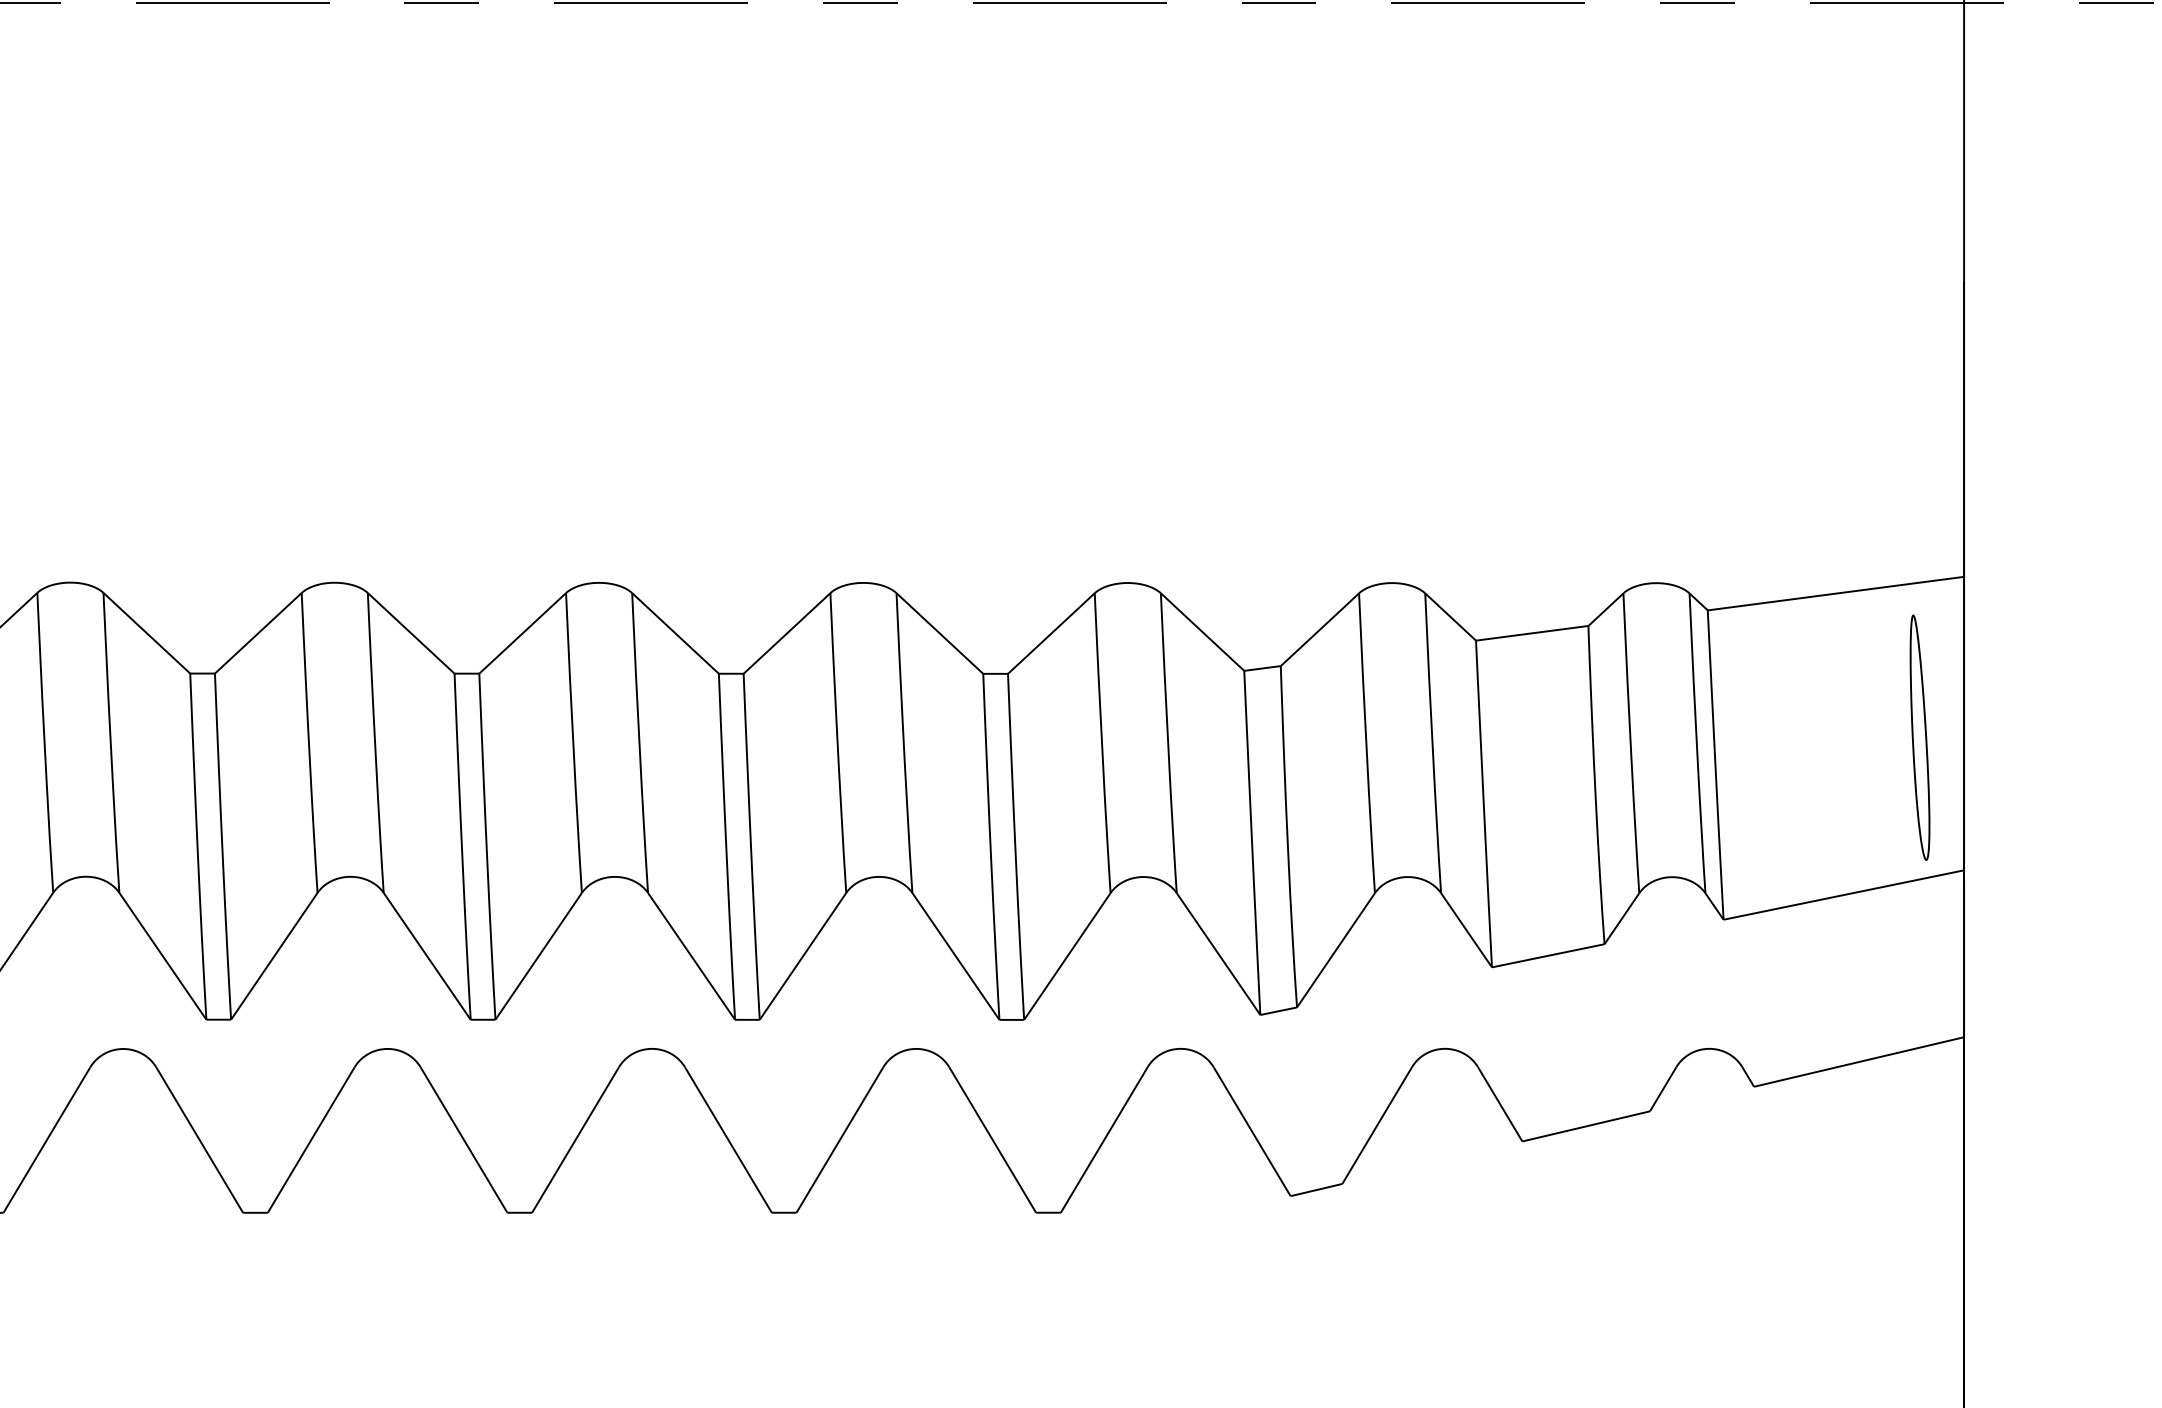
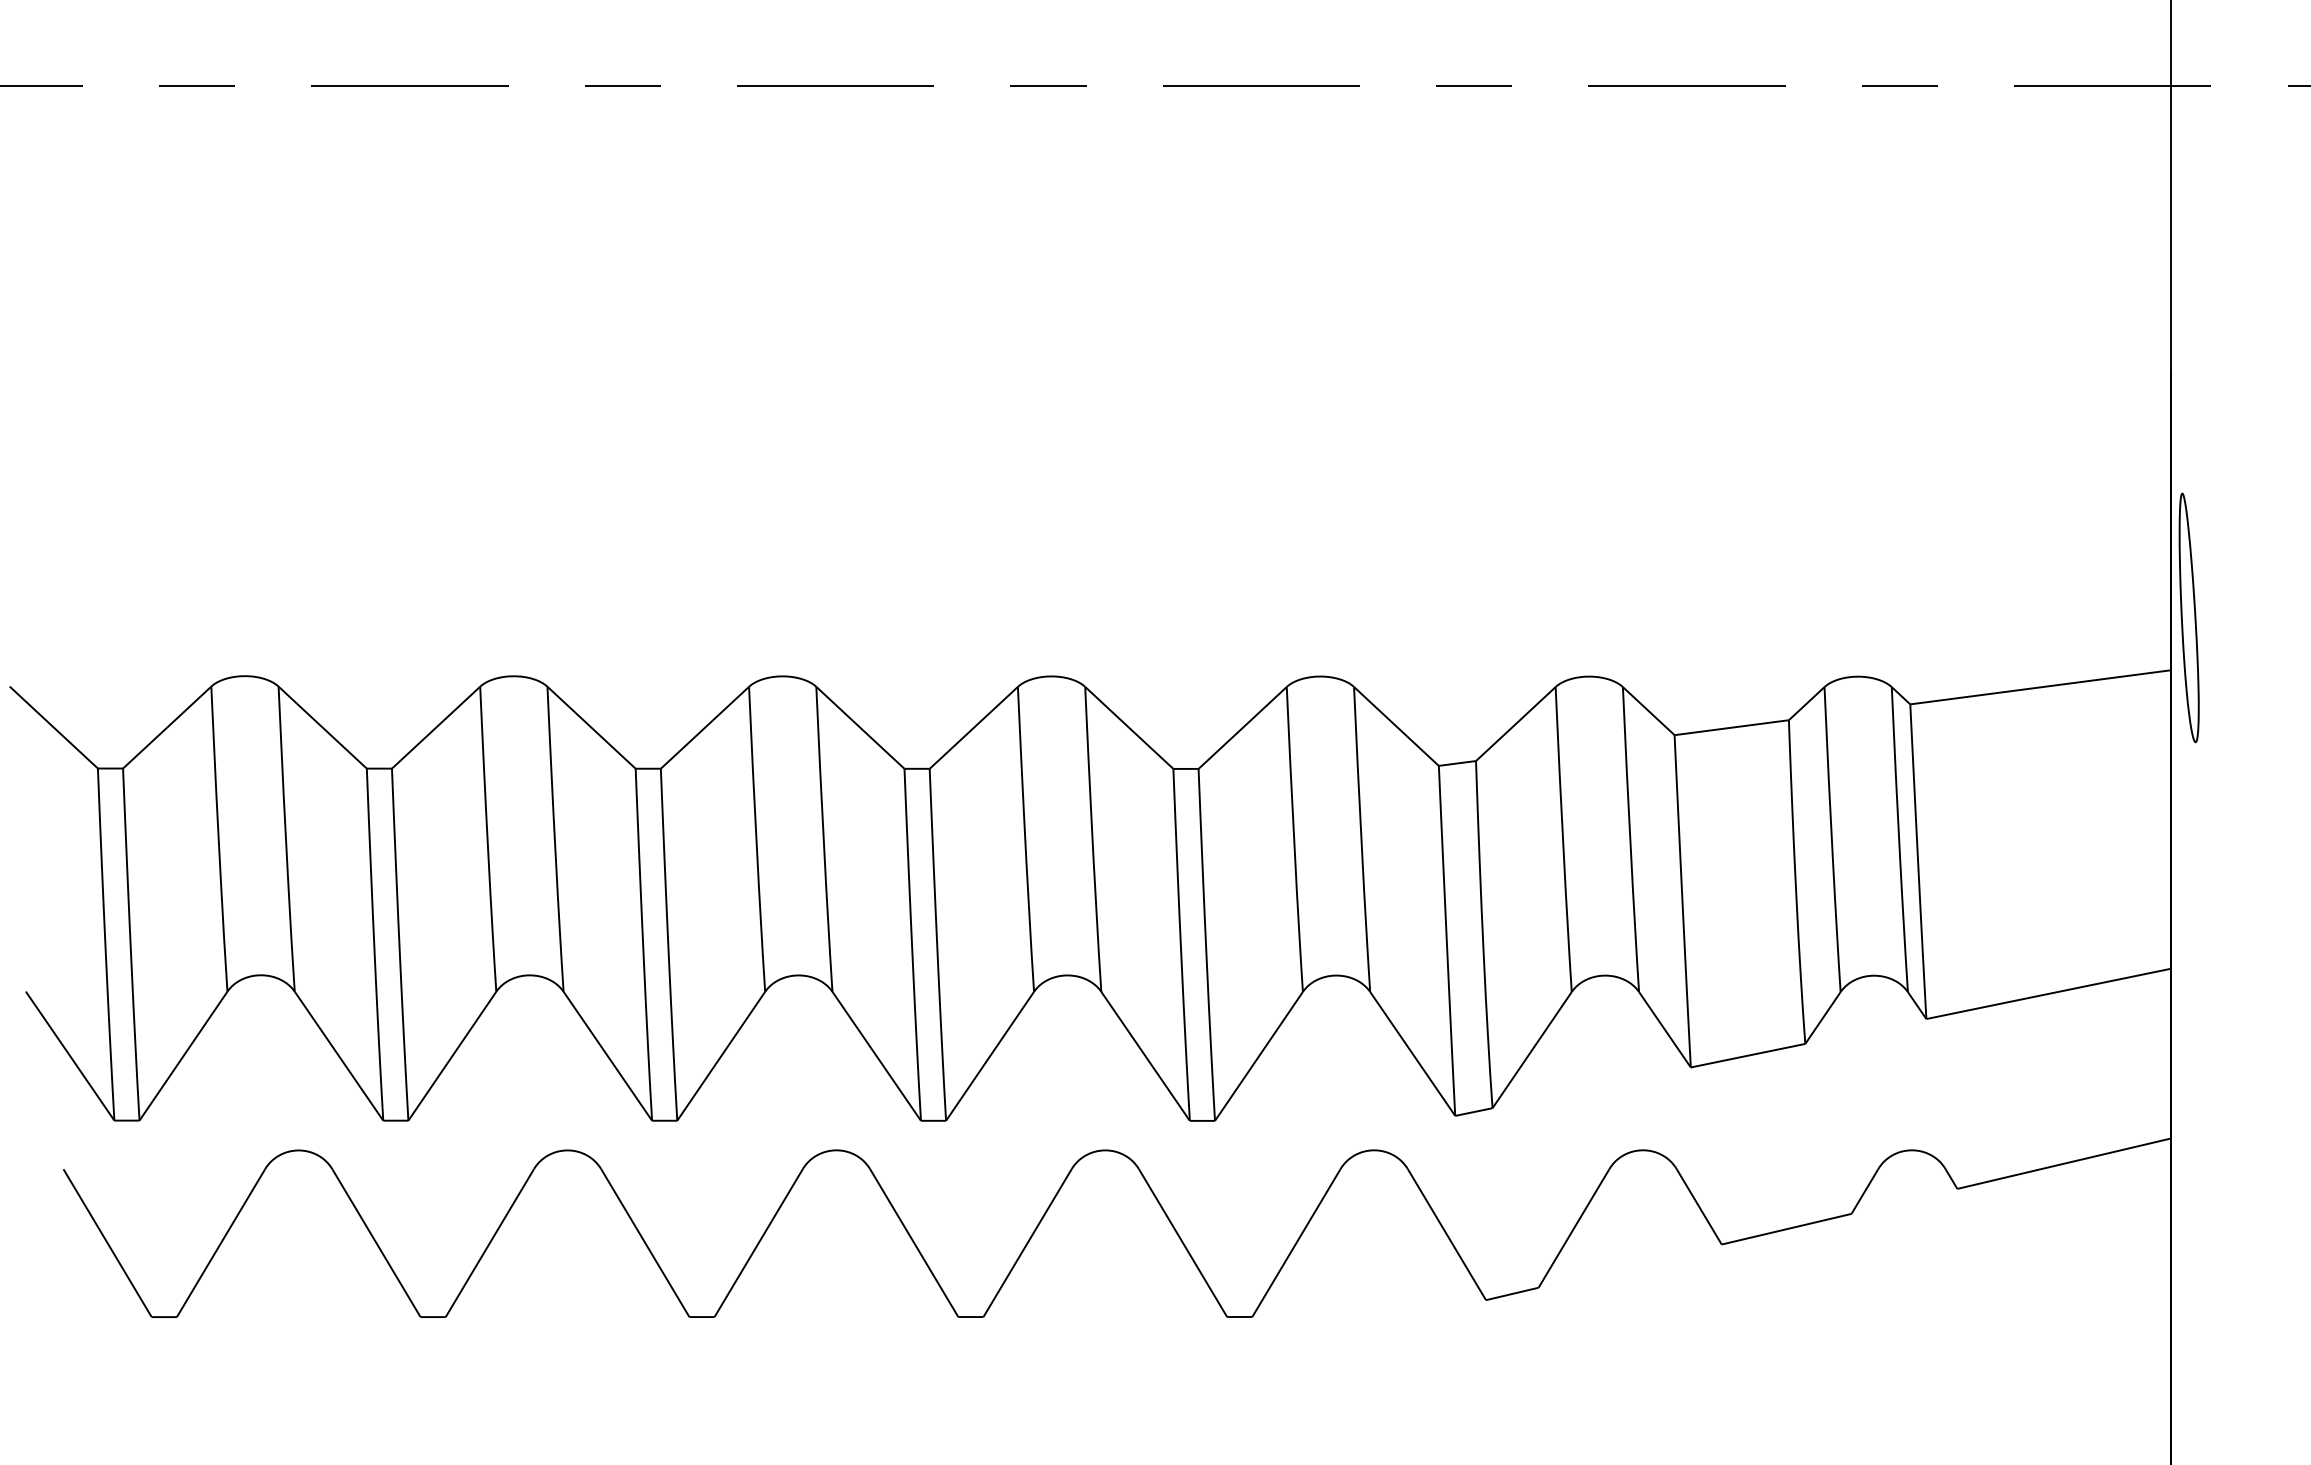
part: (1919, 737) -> (2188, 617), moved

